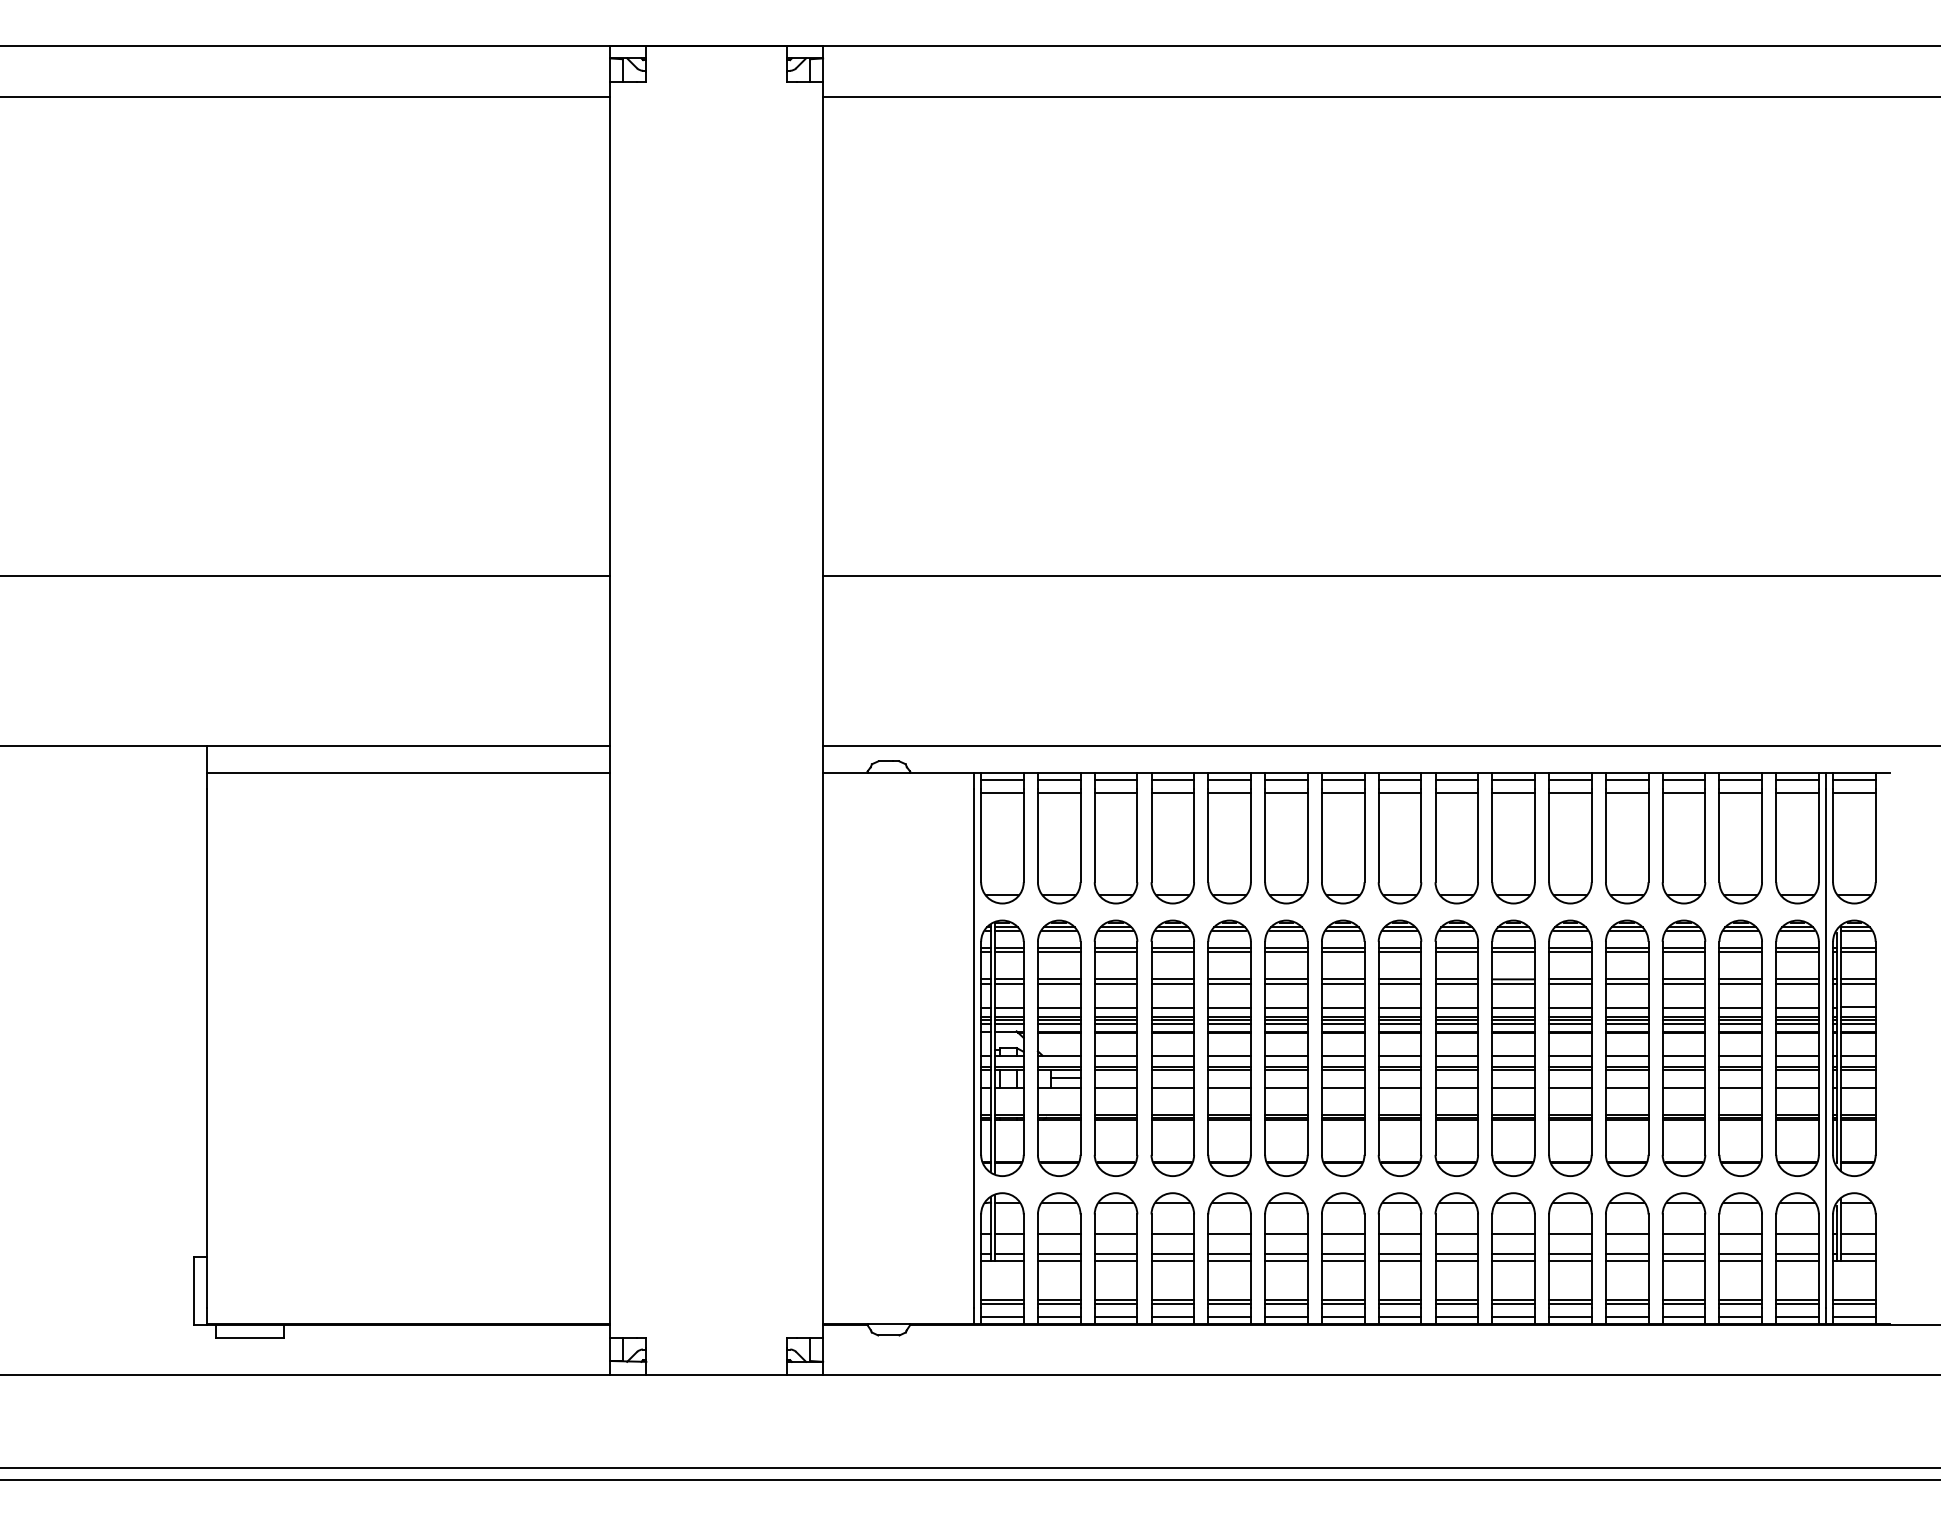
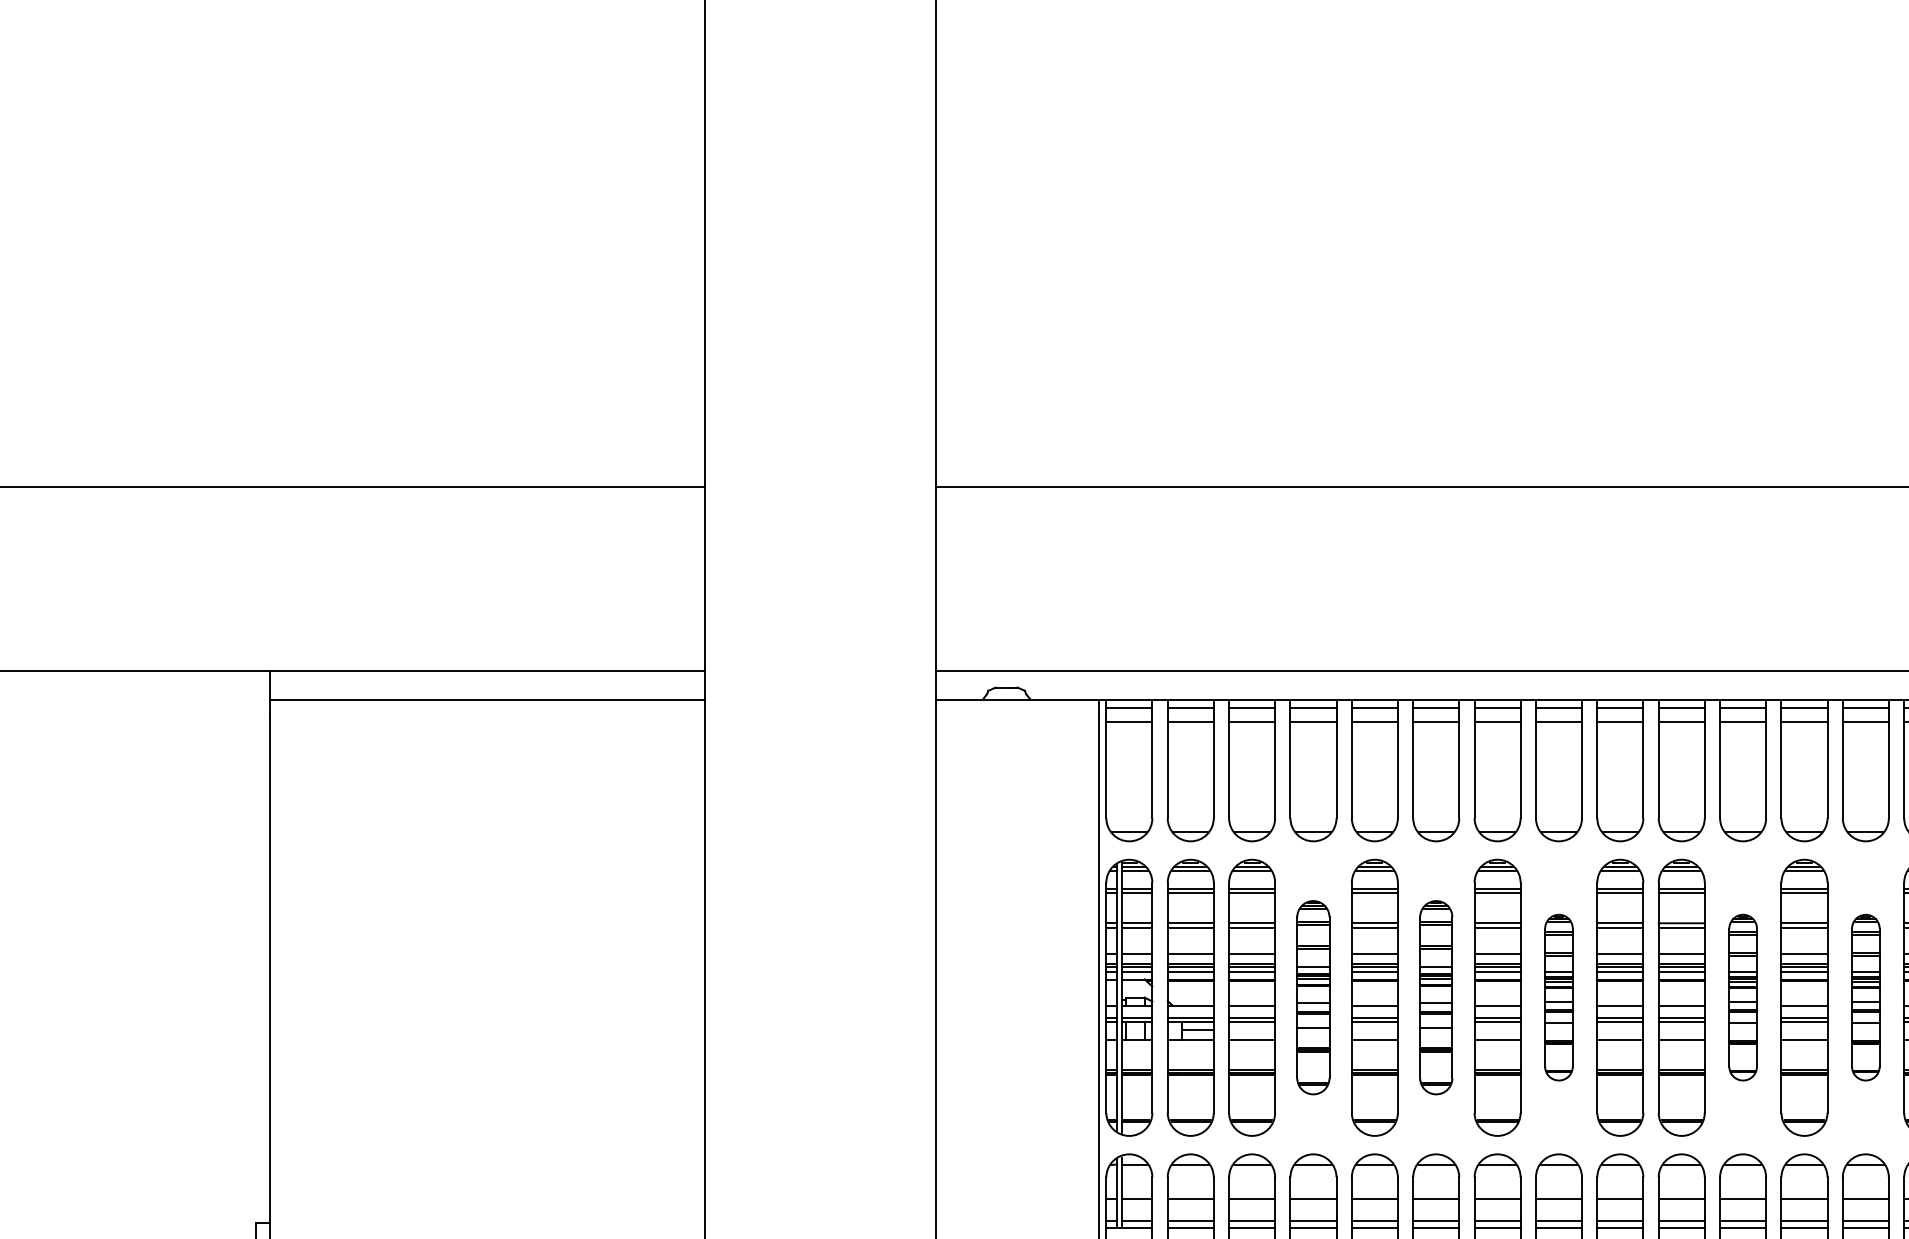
part: (1172, 1047) -> (1313, 996), size x0.7
part: (1286, 1047) -> (1436, 996), size x0.7
part: (1399, 1047) -> (1558, 996), size x0.6
part: (1570, 1047) -> (1743, 996), size x0.6
part: (1683, 1047) -> (1865, 996), size x0.6

